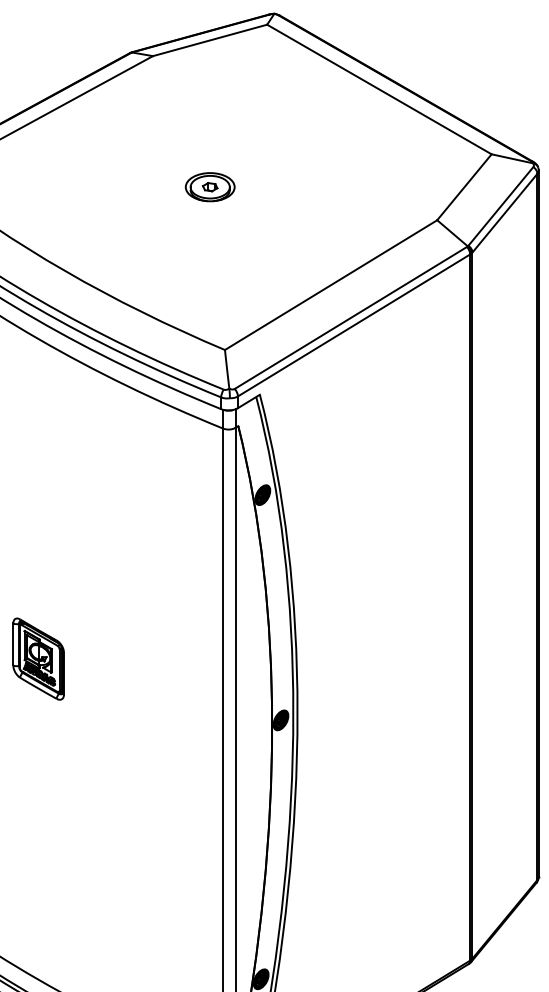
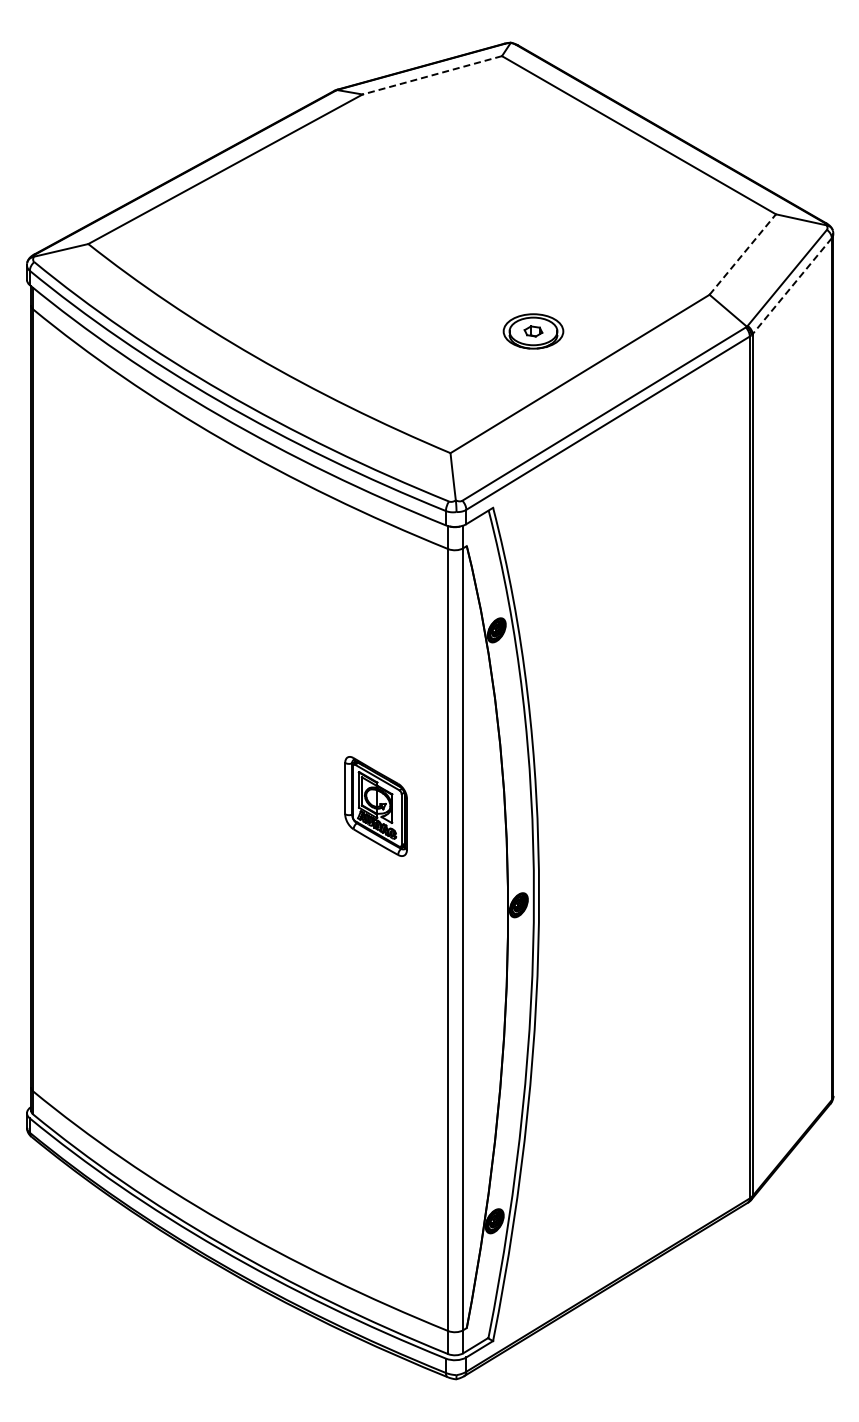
line: (209, 40) -> (431, 75), solid -> dashed
part: (210, 187) -> (533, 331), moved
line: (465, 187) -> (743, 254), solid -> dashed
line: (504, 213) -> (791, 286), solid -> dashed
part: (38, 659) -> (375, 806), moved

